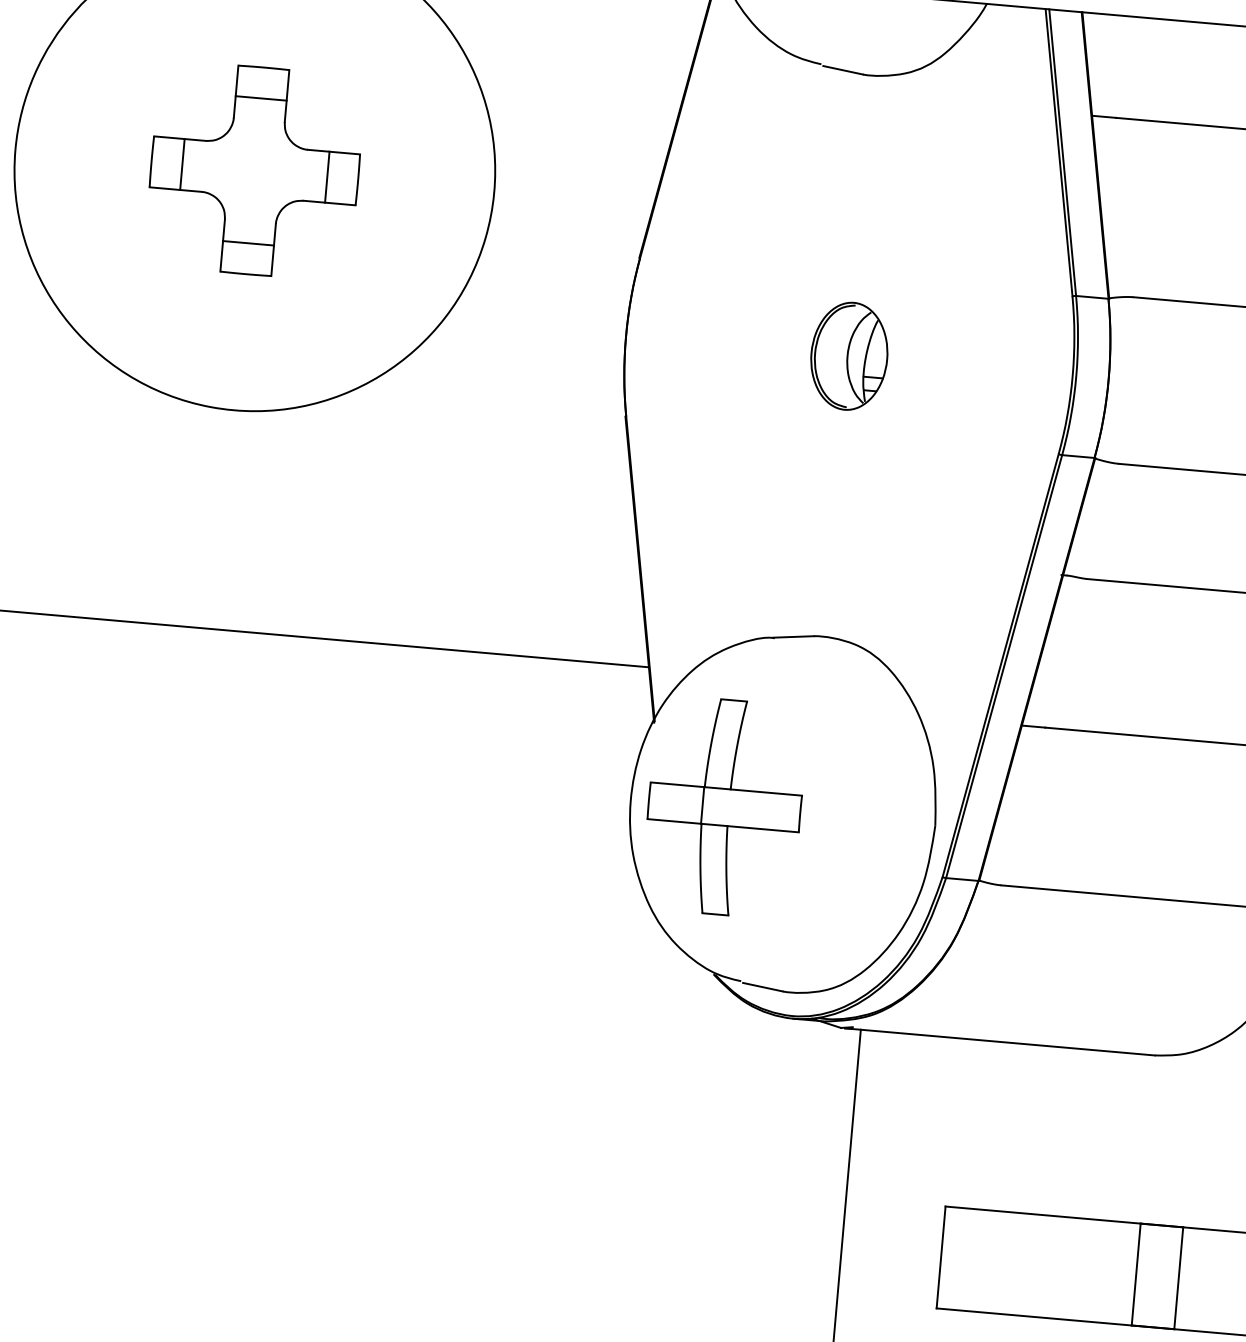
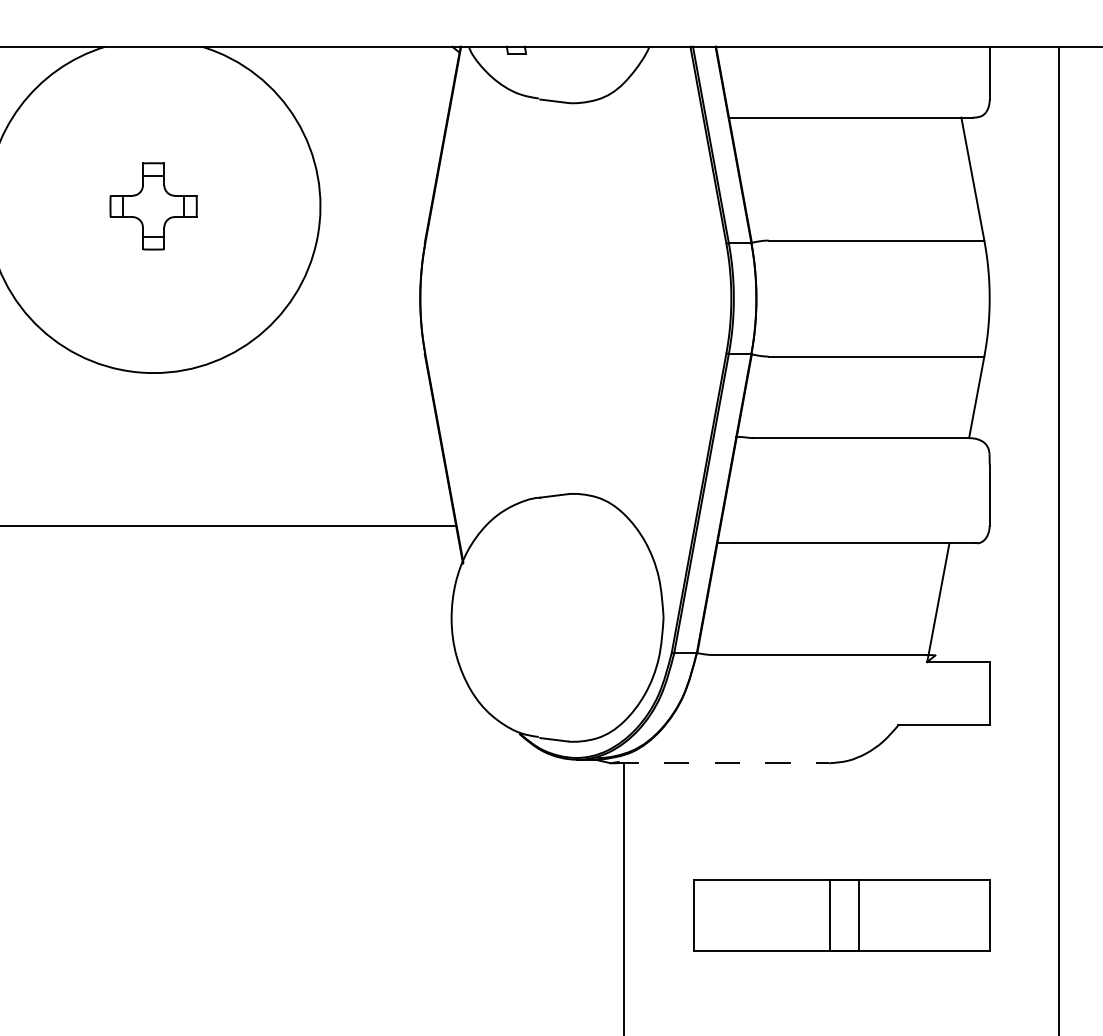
part: (254, 171) -> (153, 206), size x0.6
part: (848, 356) -> (575, 298), removed
part: (724, 806) -> (516, 617), removed
line: (1000, 1042) -> (721, 763), solid -> dashed

